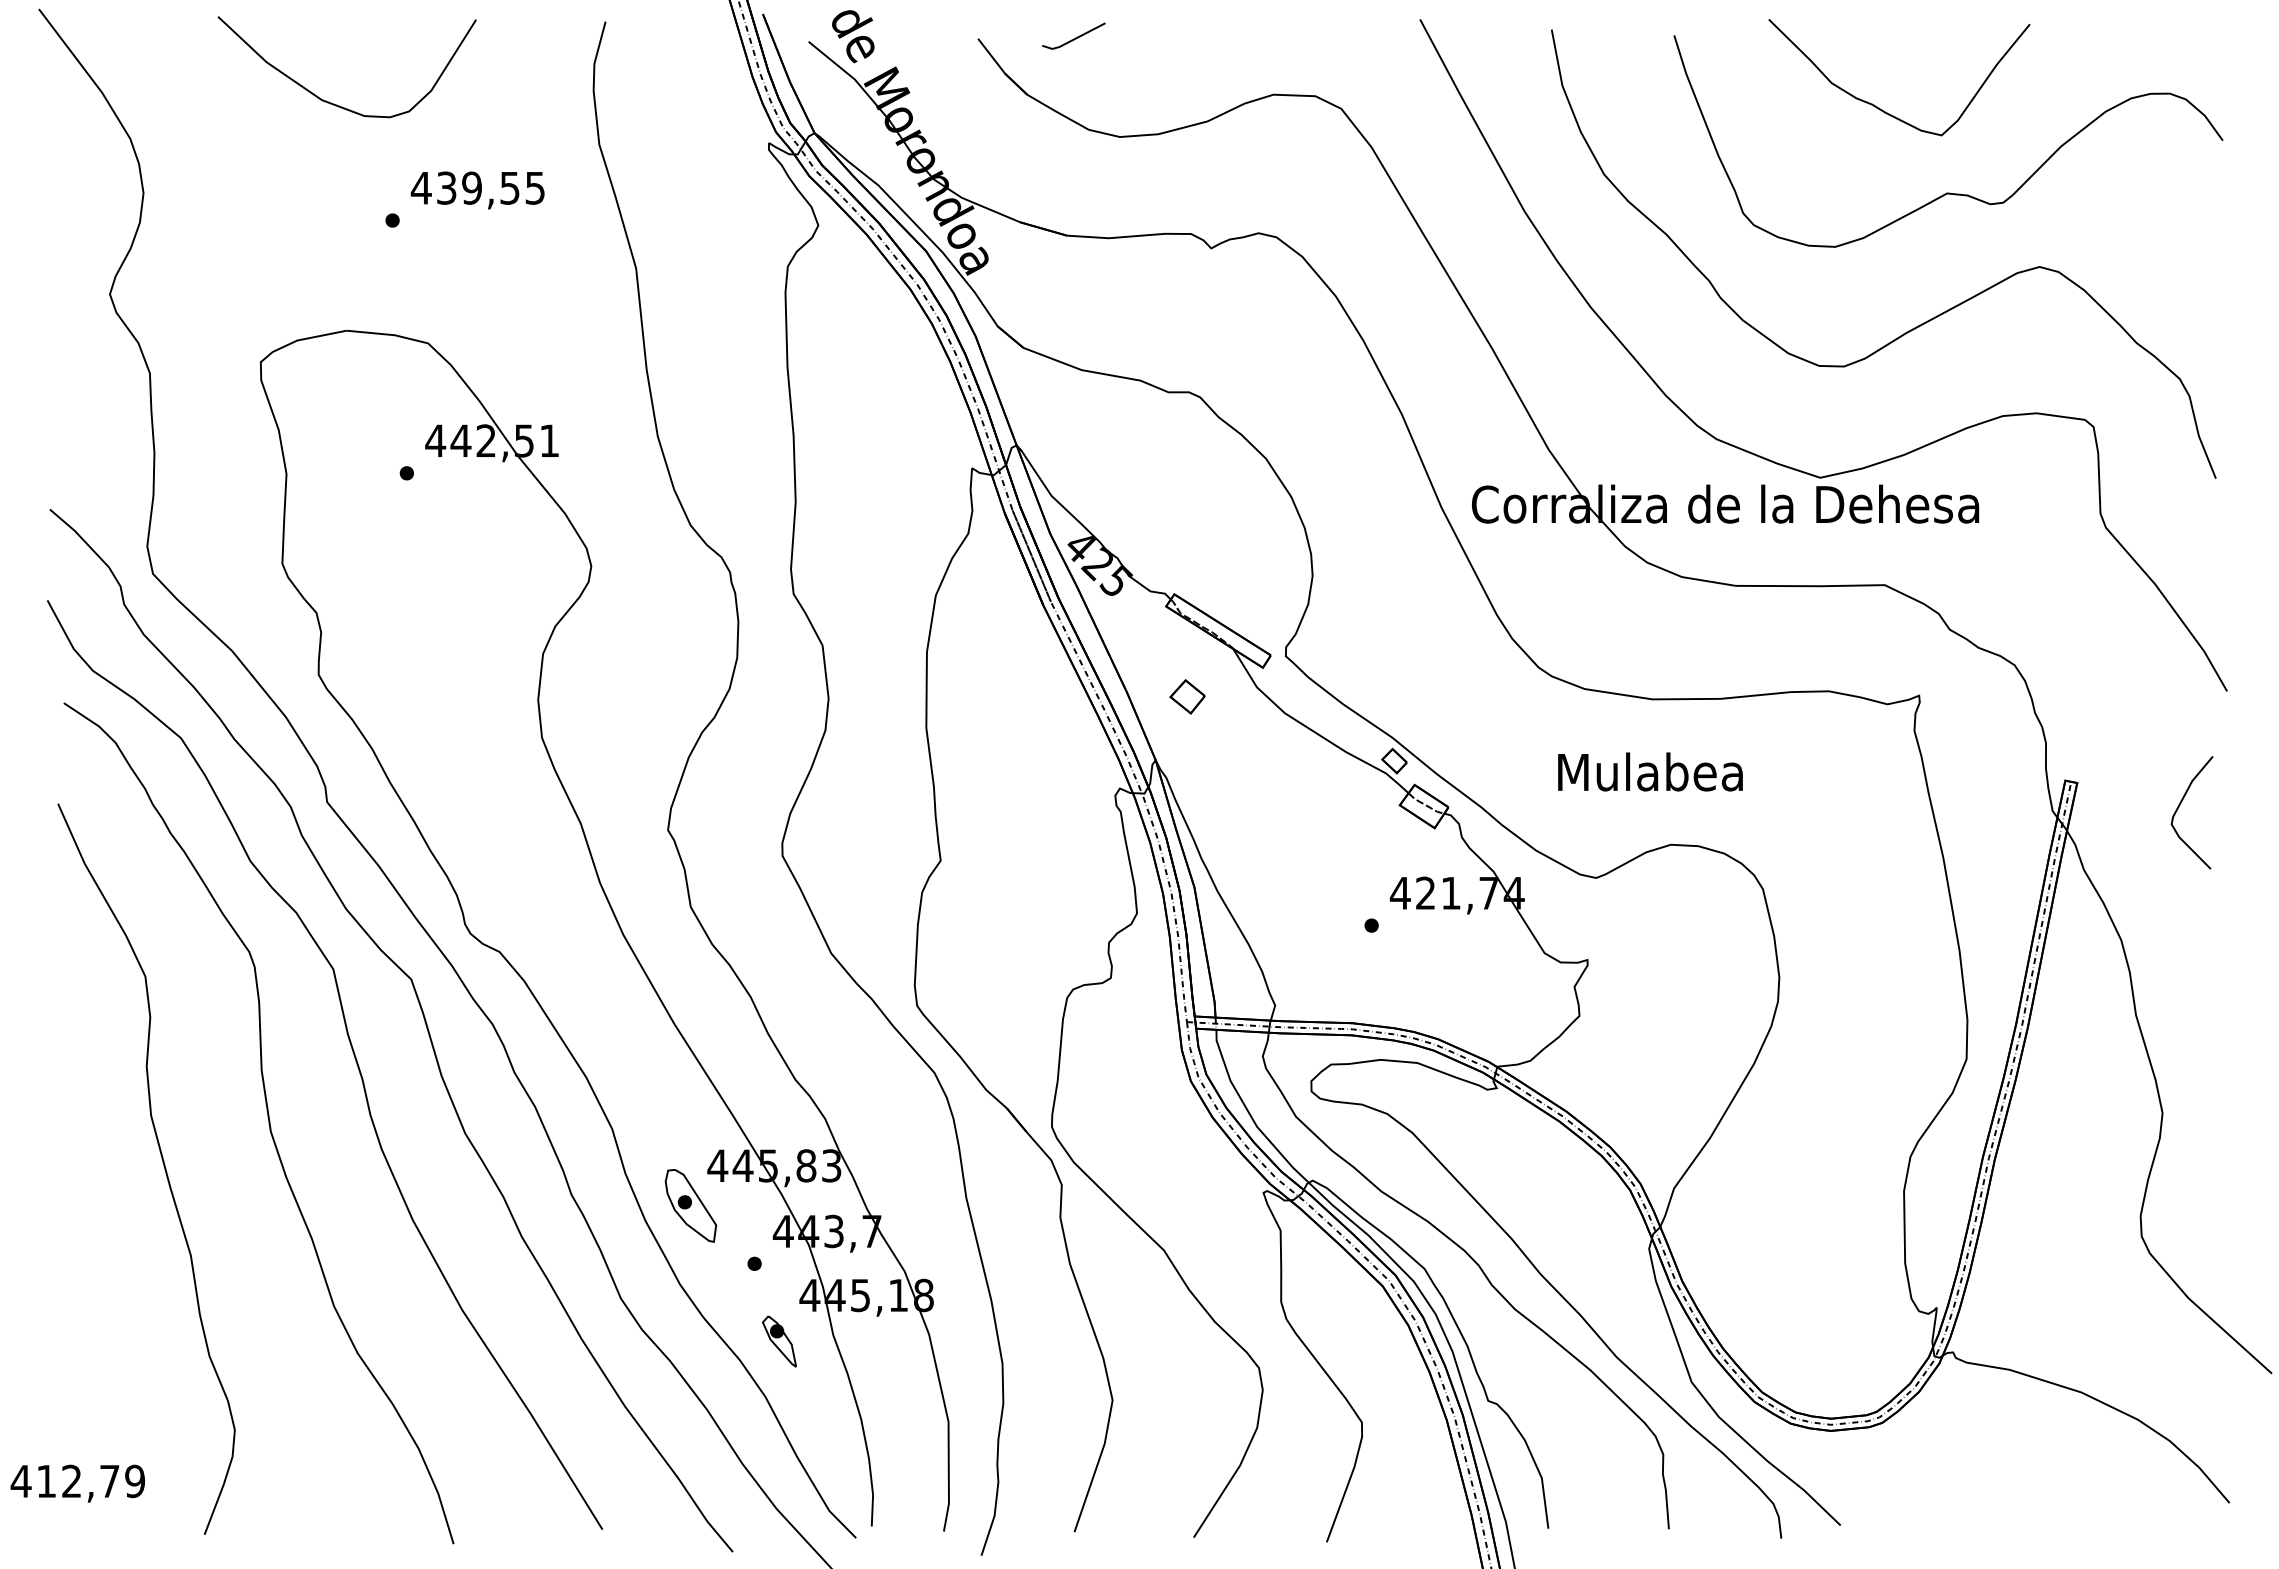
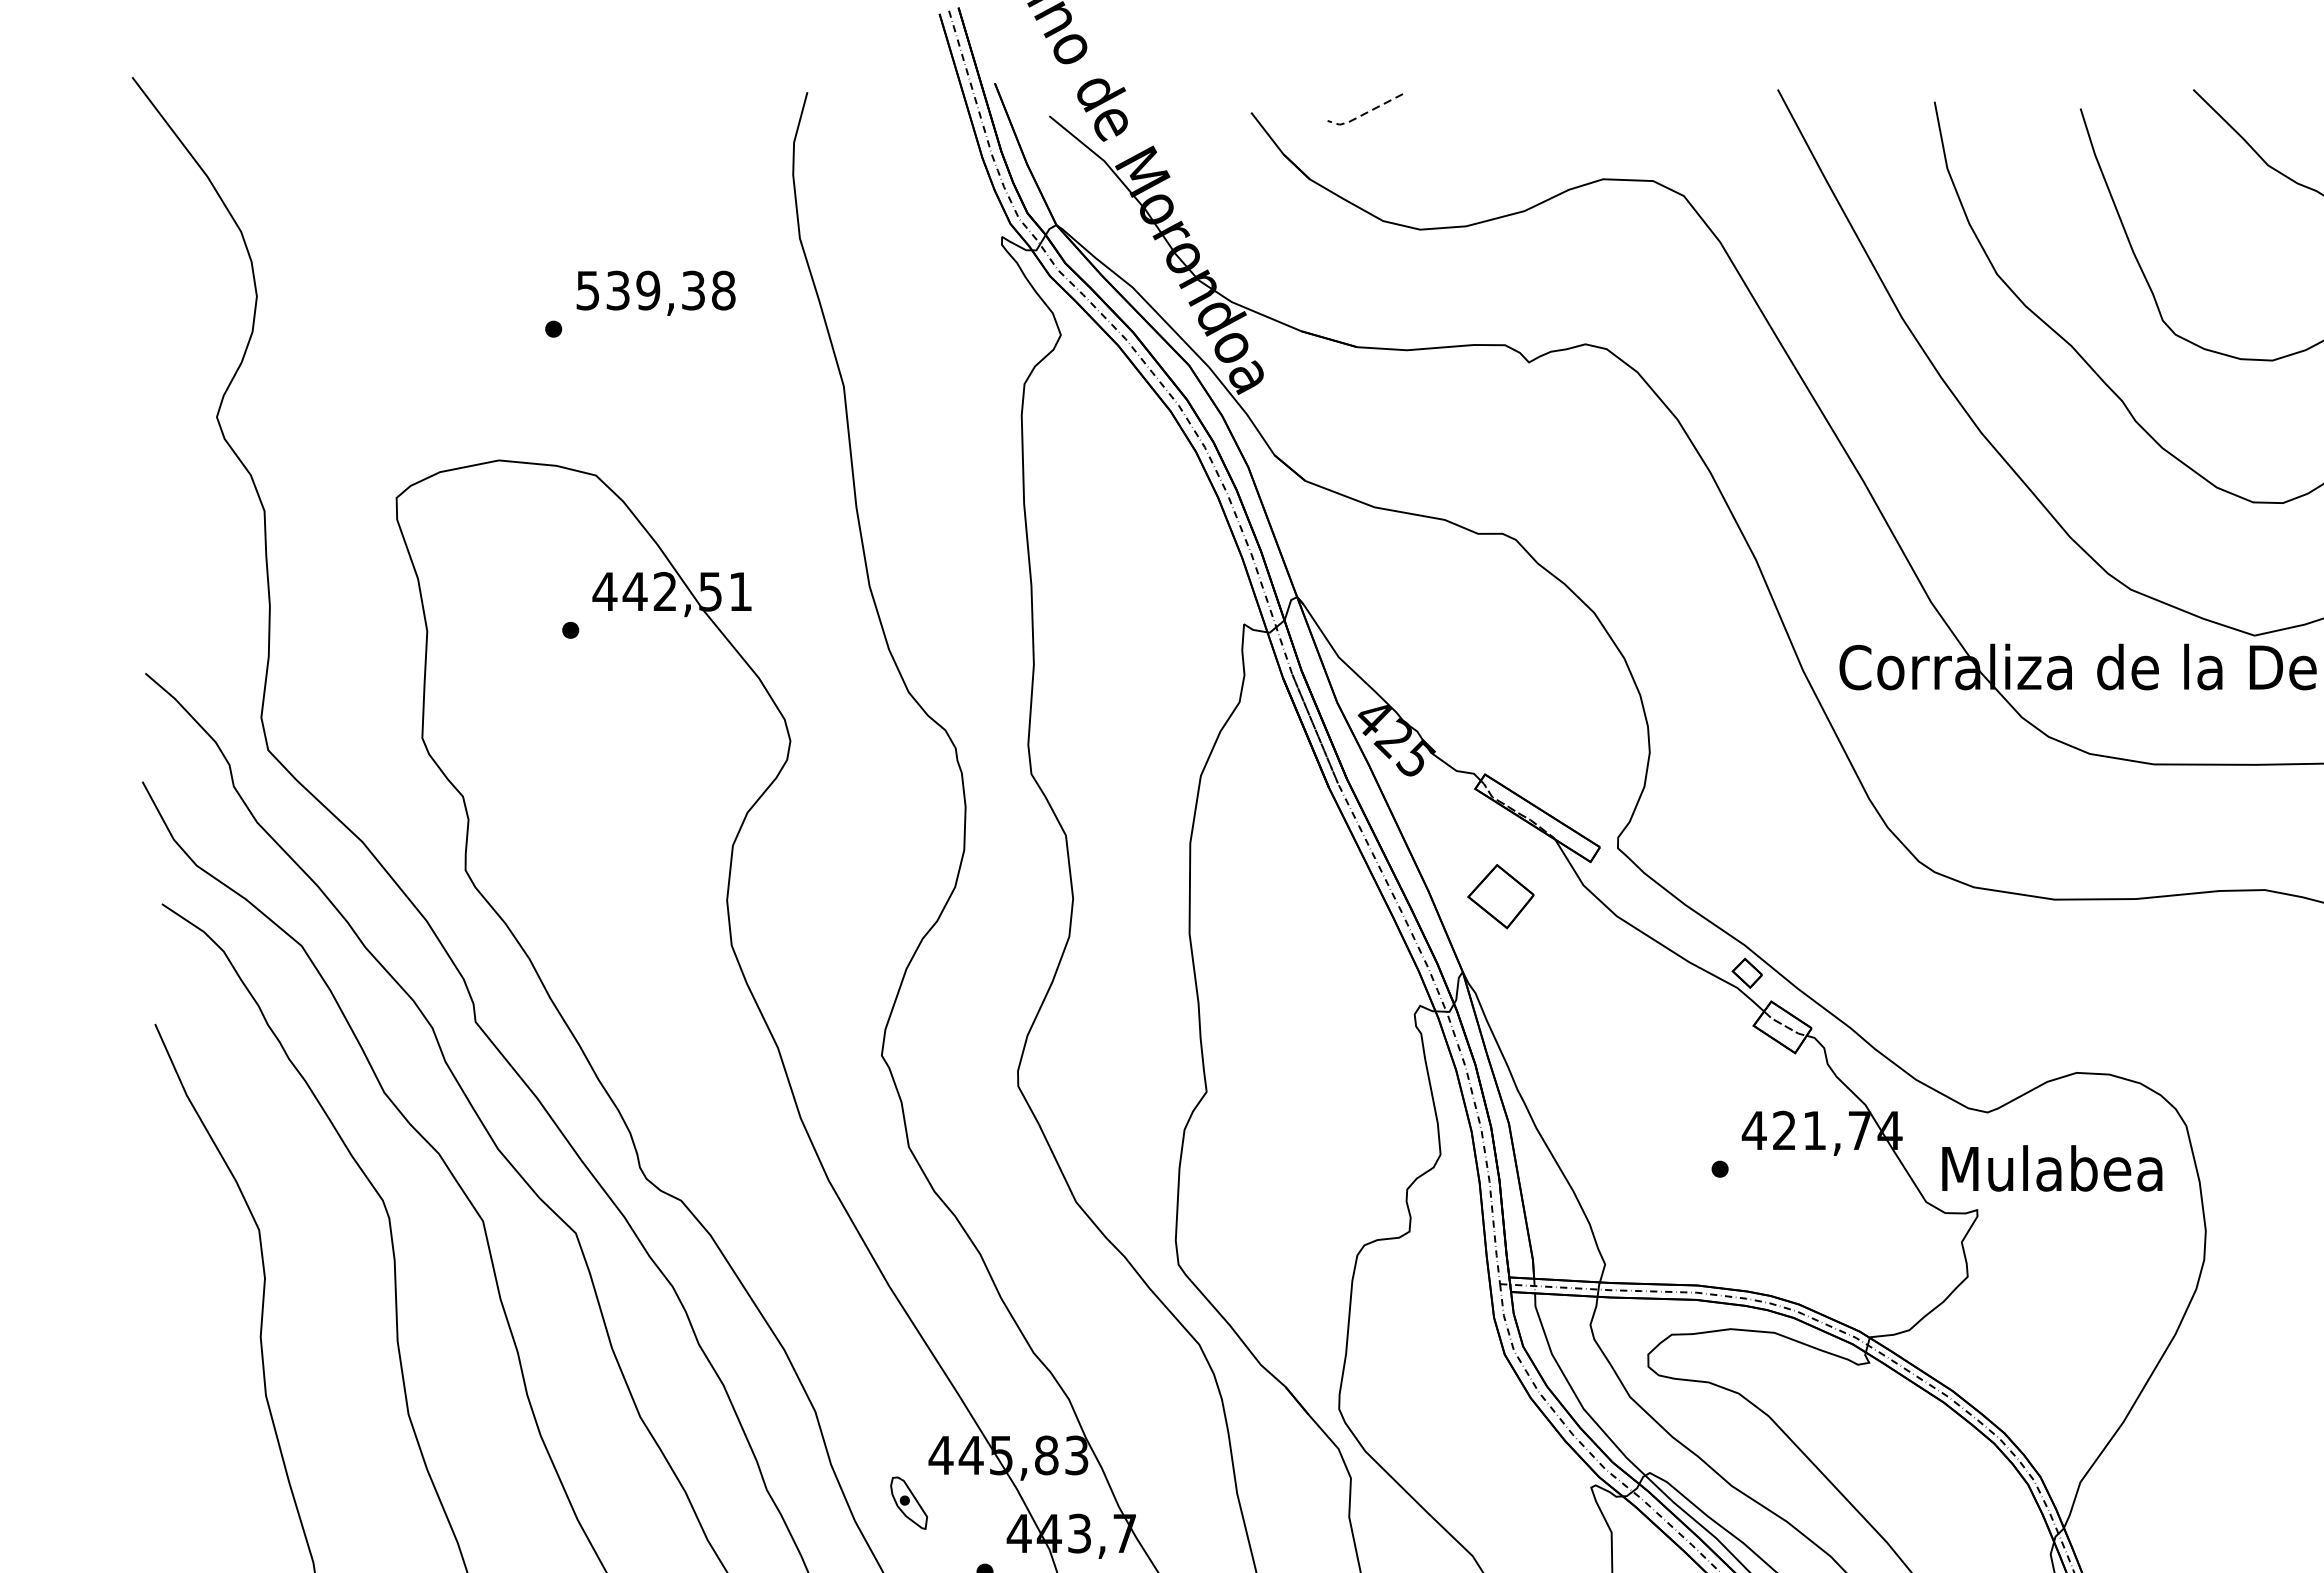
line: (1072, 40) -> (1363, 114), solid -> dashed
curve: (334, 103) -> (484, 189), removed
text: (477, 187) -> (654, 289), 439,55 -> 539,38
part: (1187, 696) -> (1500, 896), size x1.6
text: (1650, 771) -> (2052, 1167), moved
part: (690, 1205) -> (908, 1502), size x0.6

